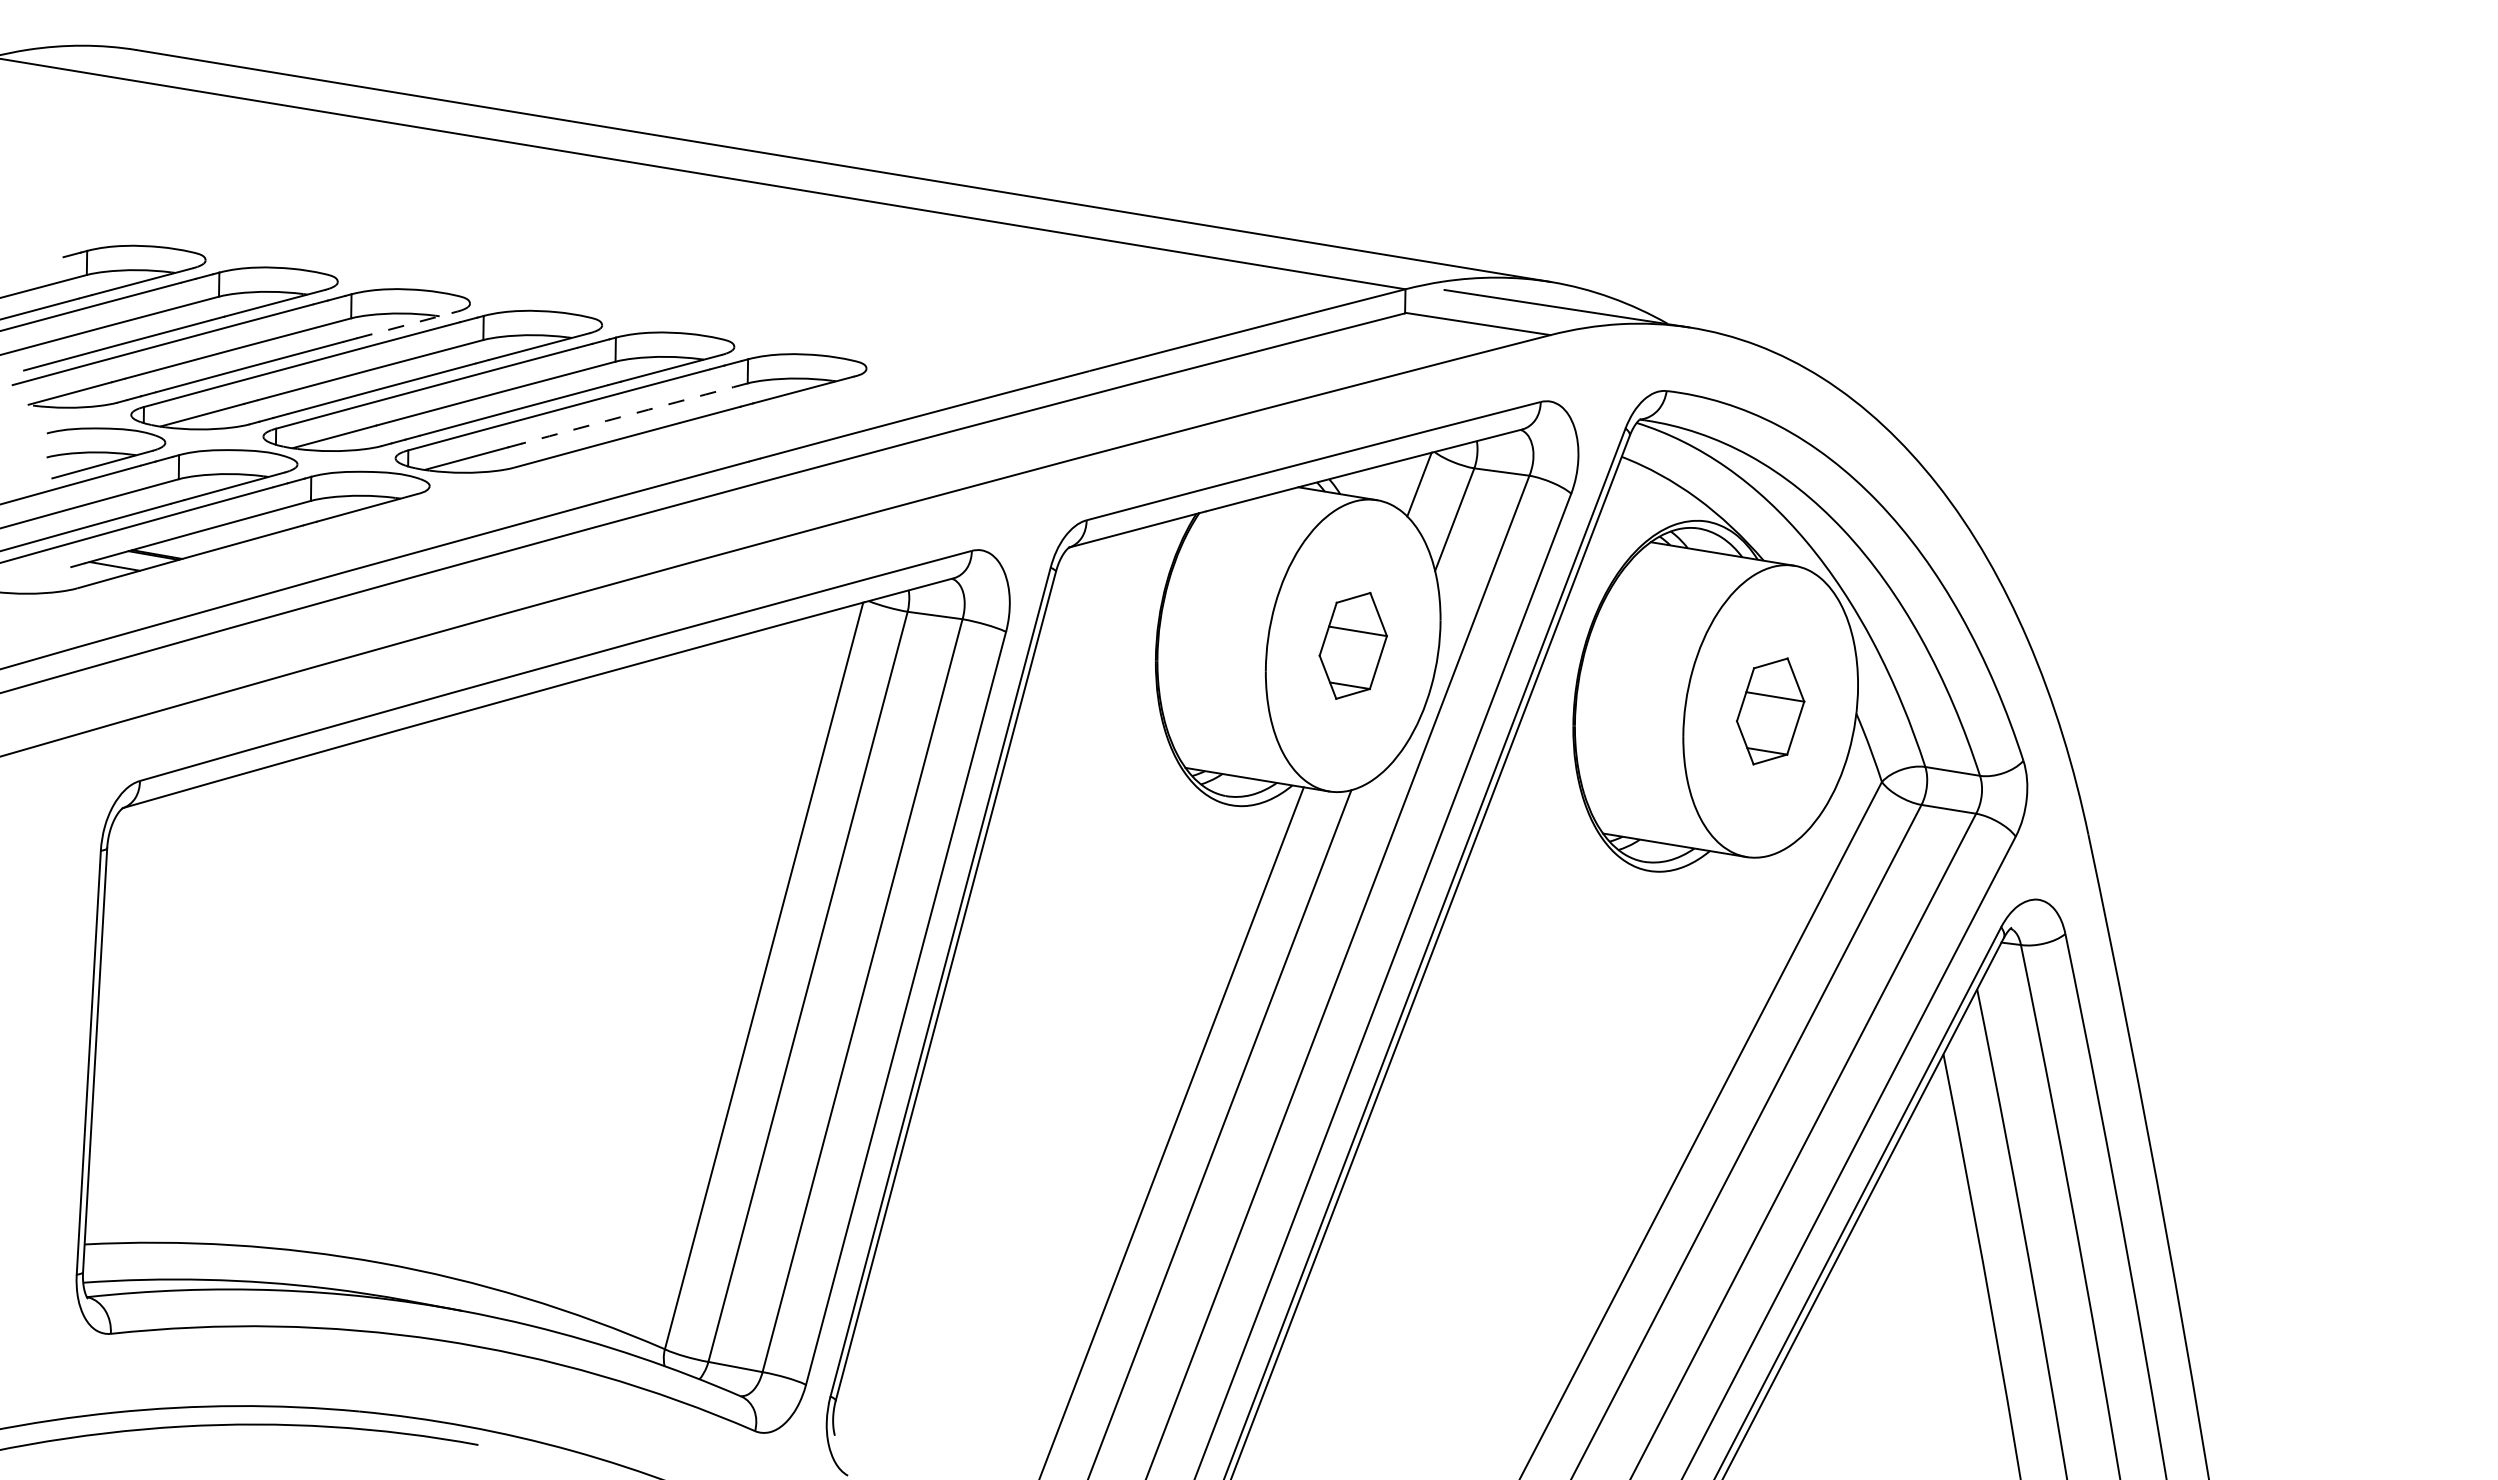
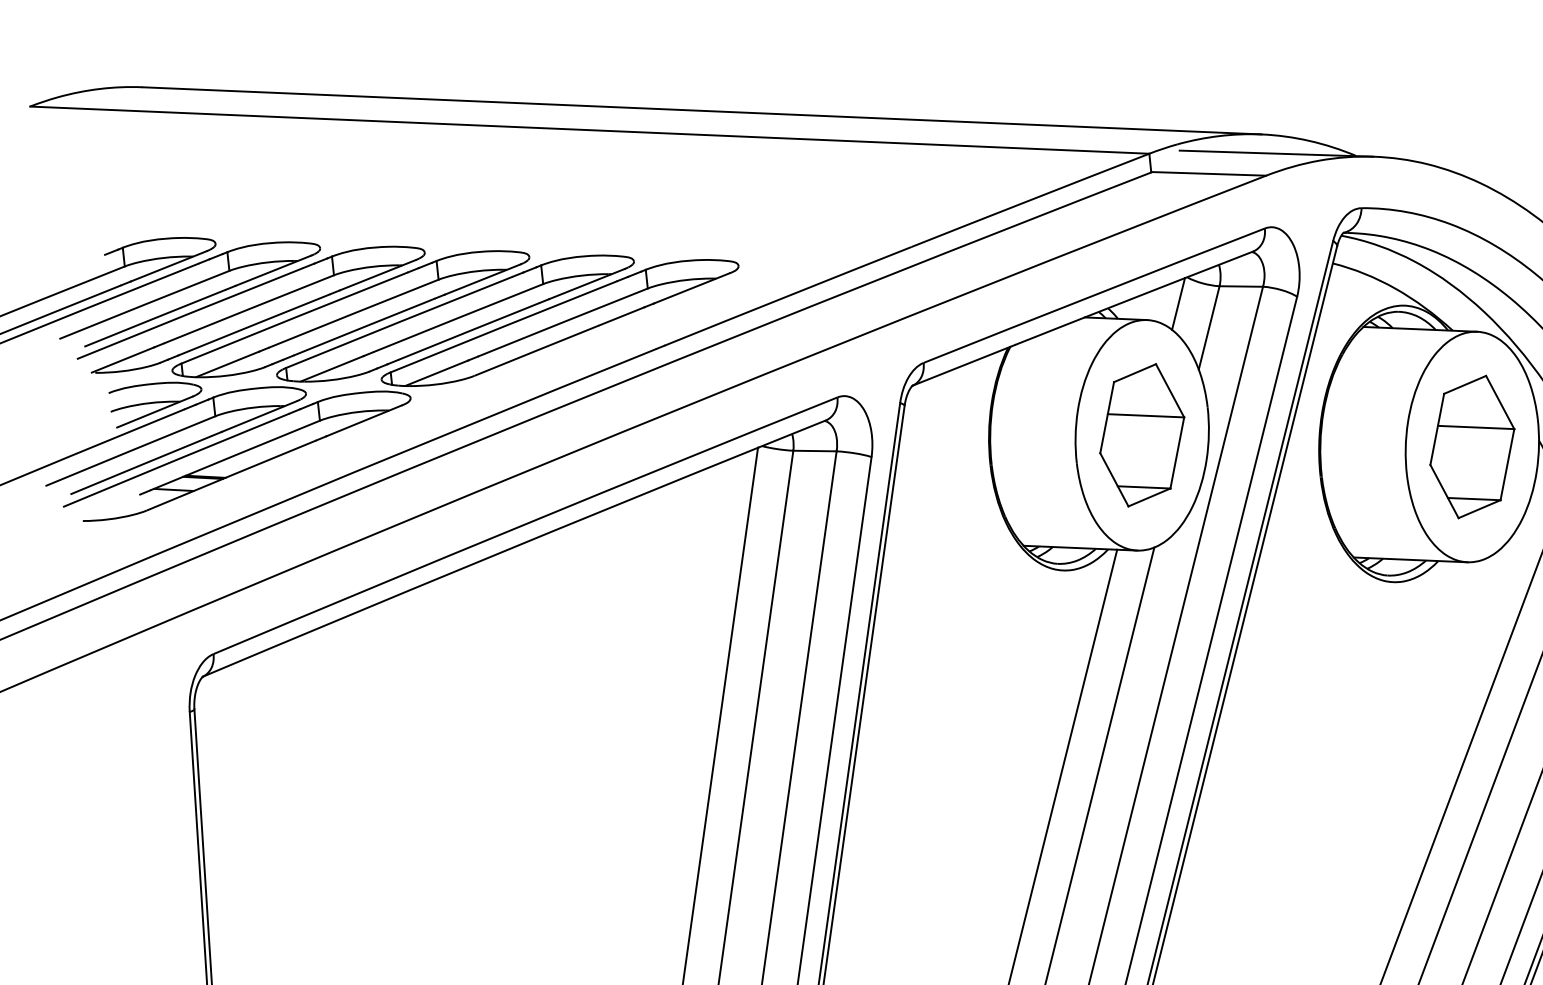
line: (407, 324) -> (378, 274), dashed -> solid
arc: (634, 413) -> (562, 322), dashed -> solid
part: (1353, 645) -> (1142, 435), size x1.67
part: (1770, 711) -> (1472, 447), size x1.67

